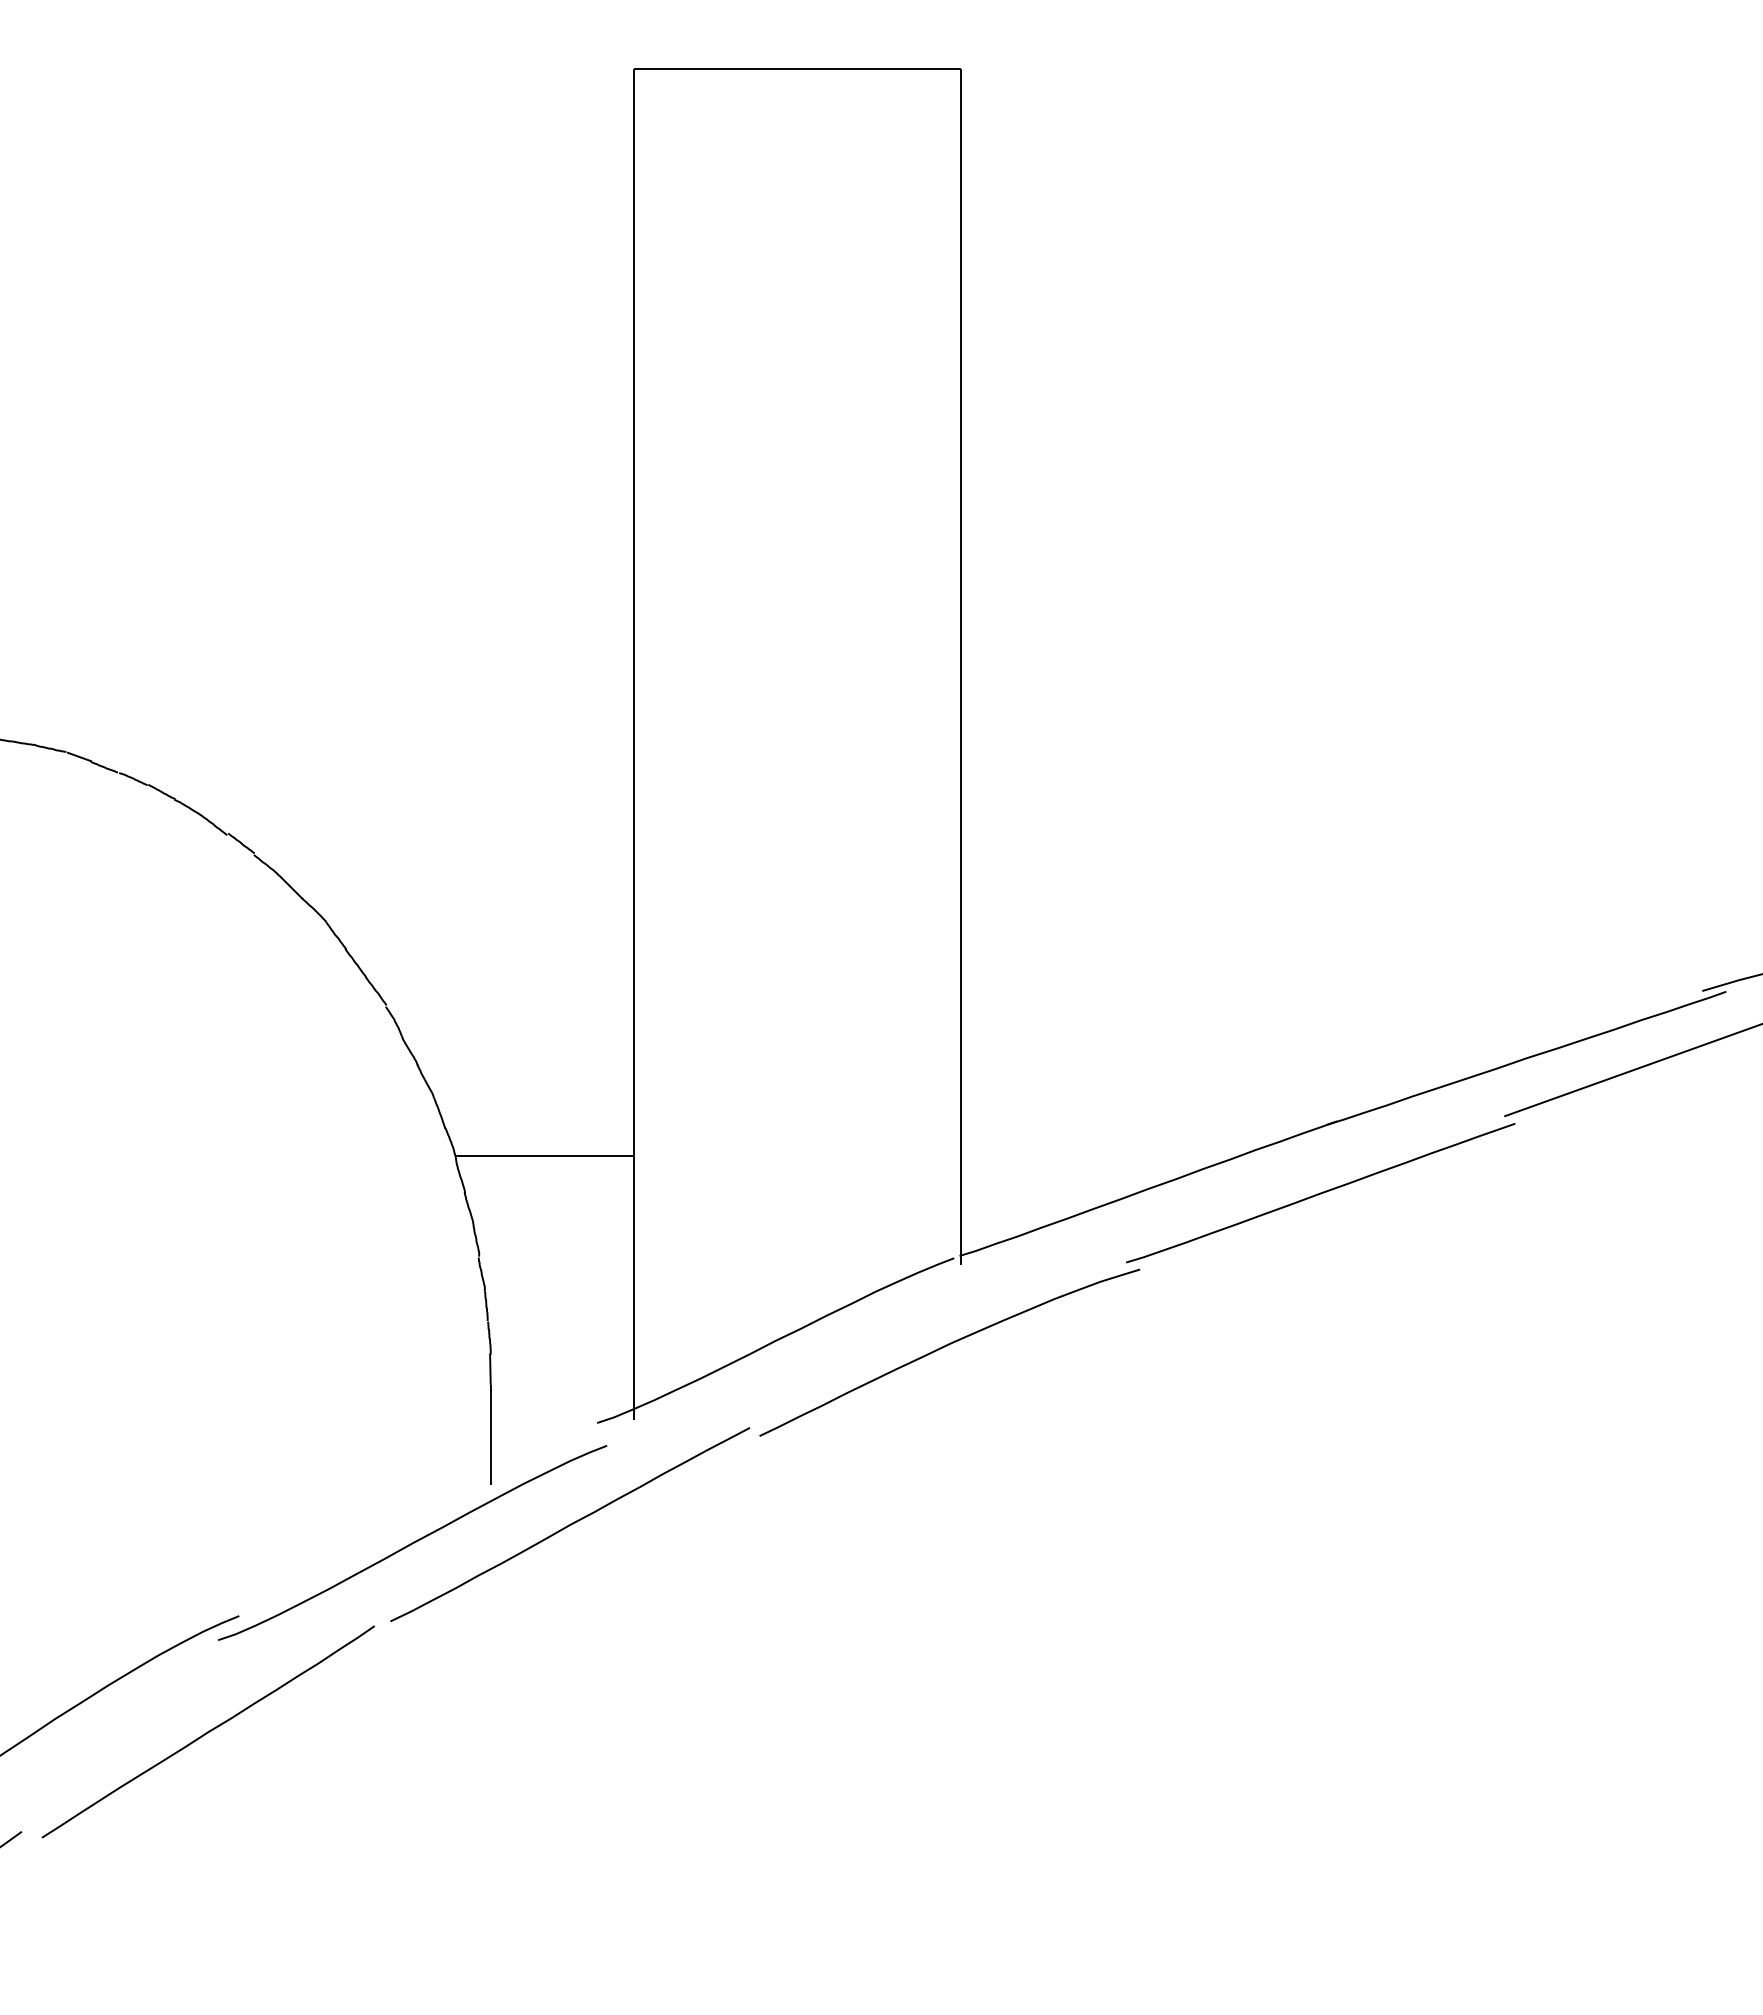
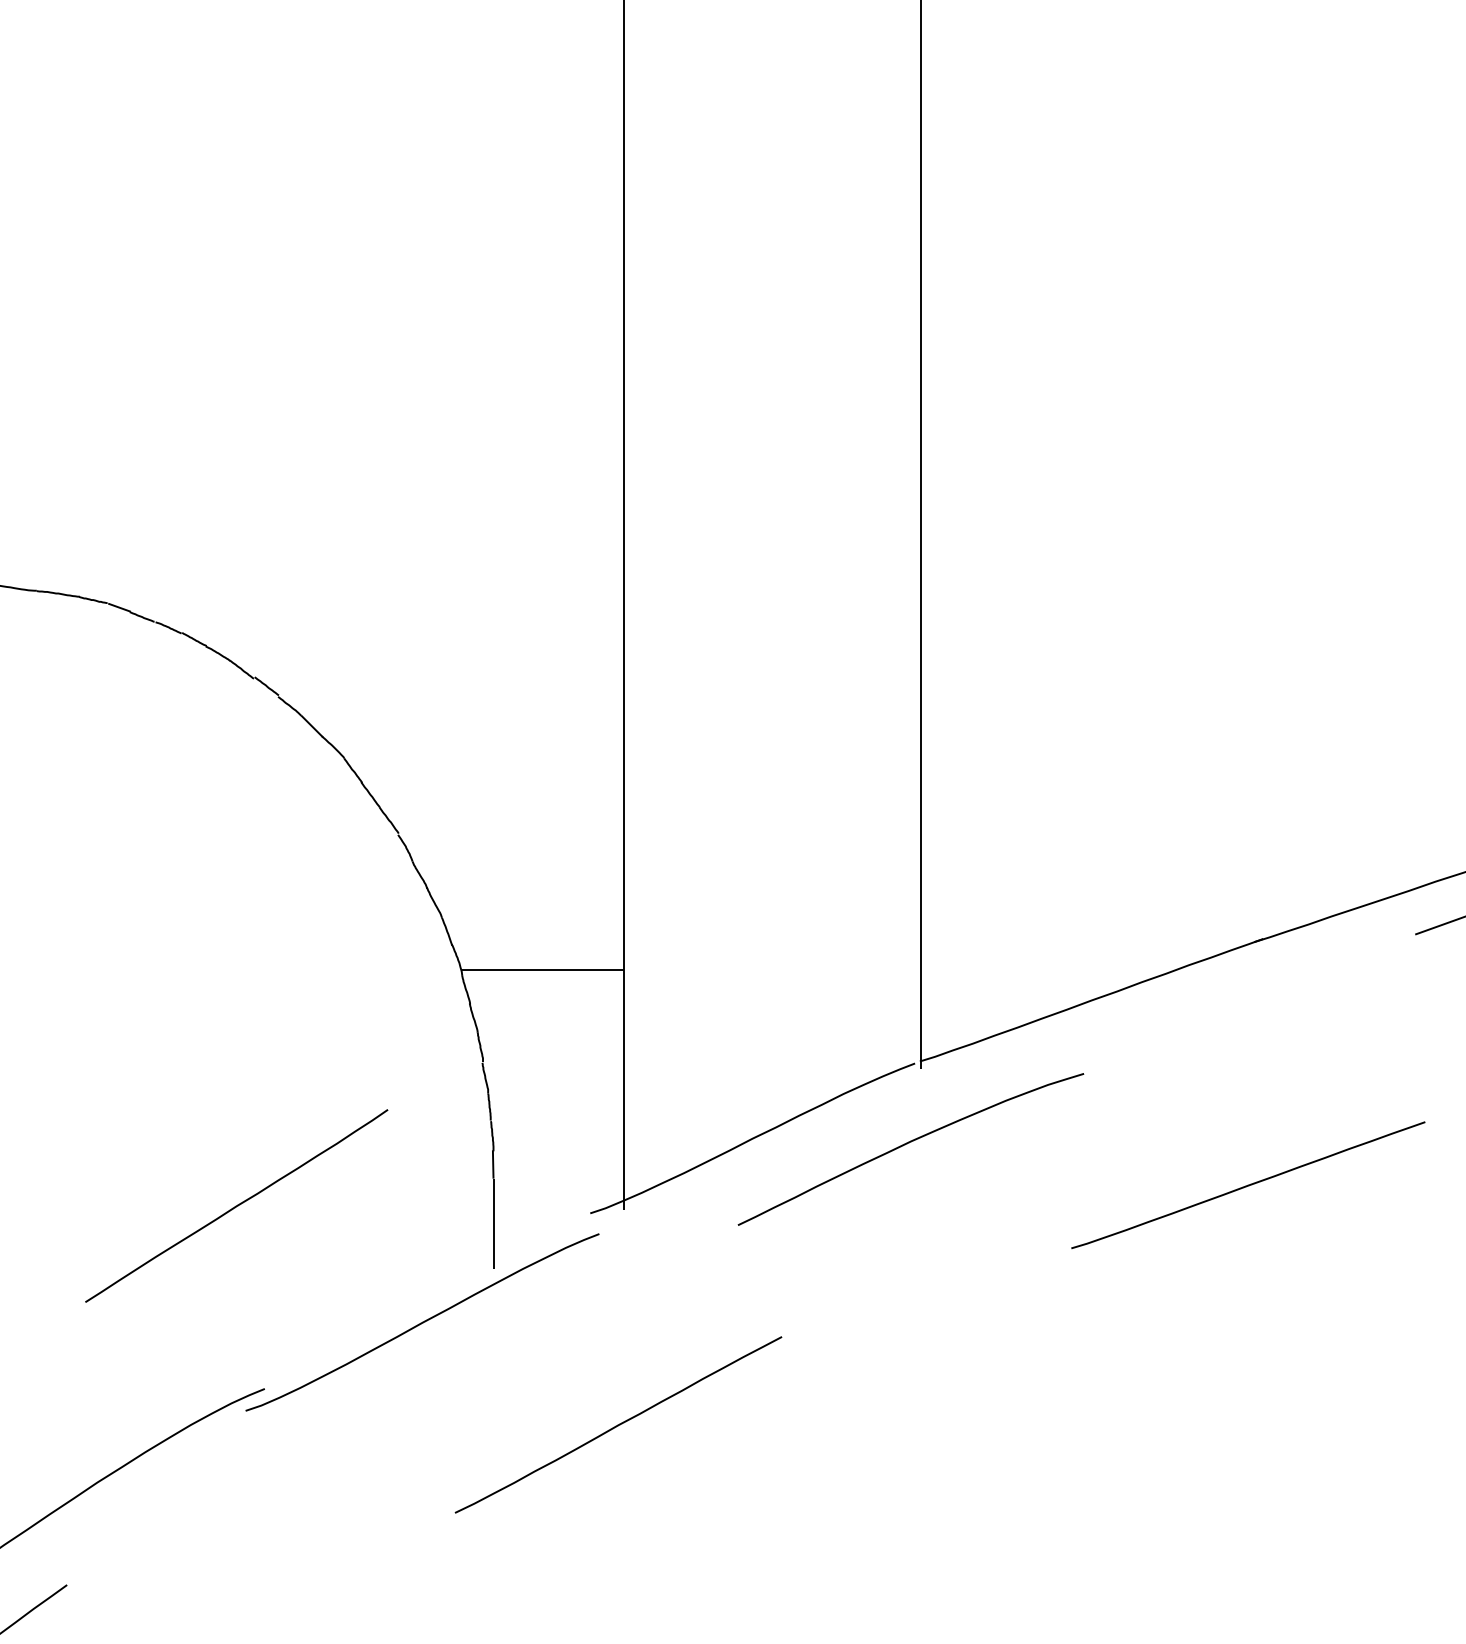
curve: (1320, 1193) -> (1248, 1185), moved
curve: (570, 1524) -> (618, 1424), moved
curve: (207, 1731) -> (235, 1205), moved

